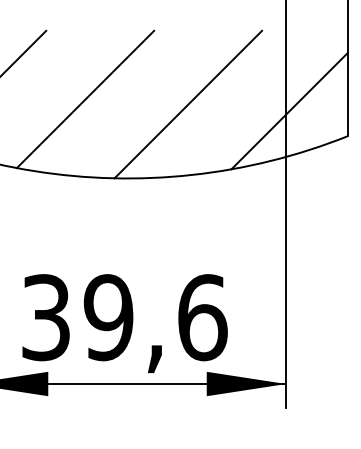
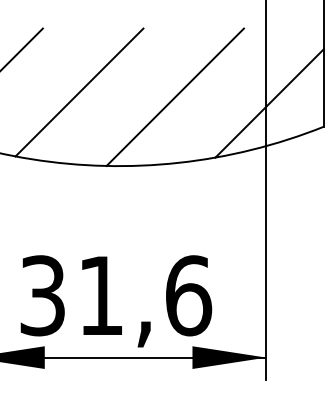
text: (108, 317) -> (100, 295), 39,6 -> 31,6

